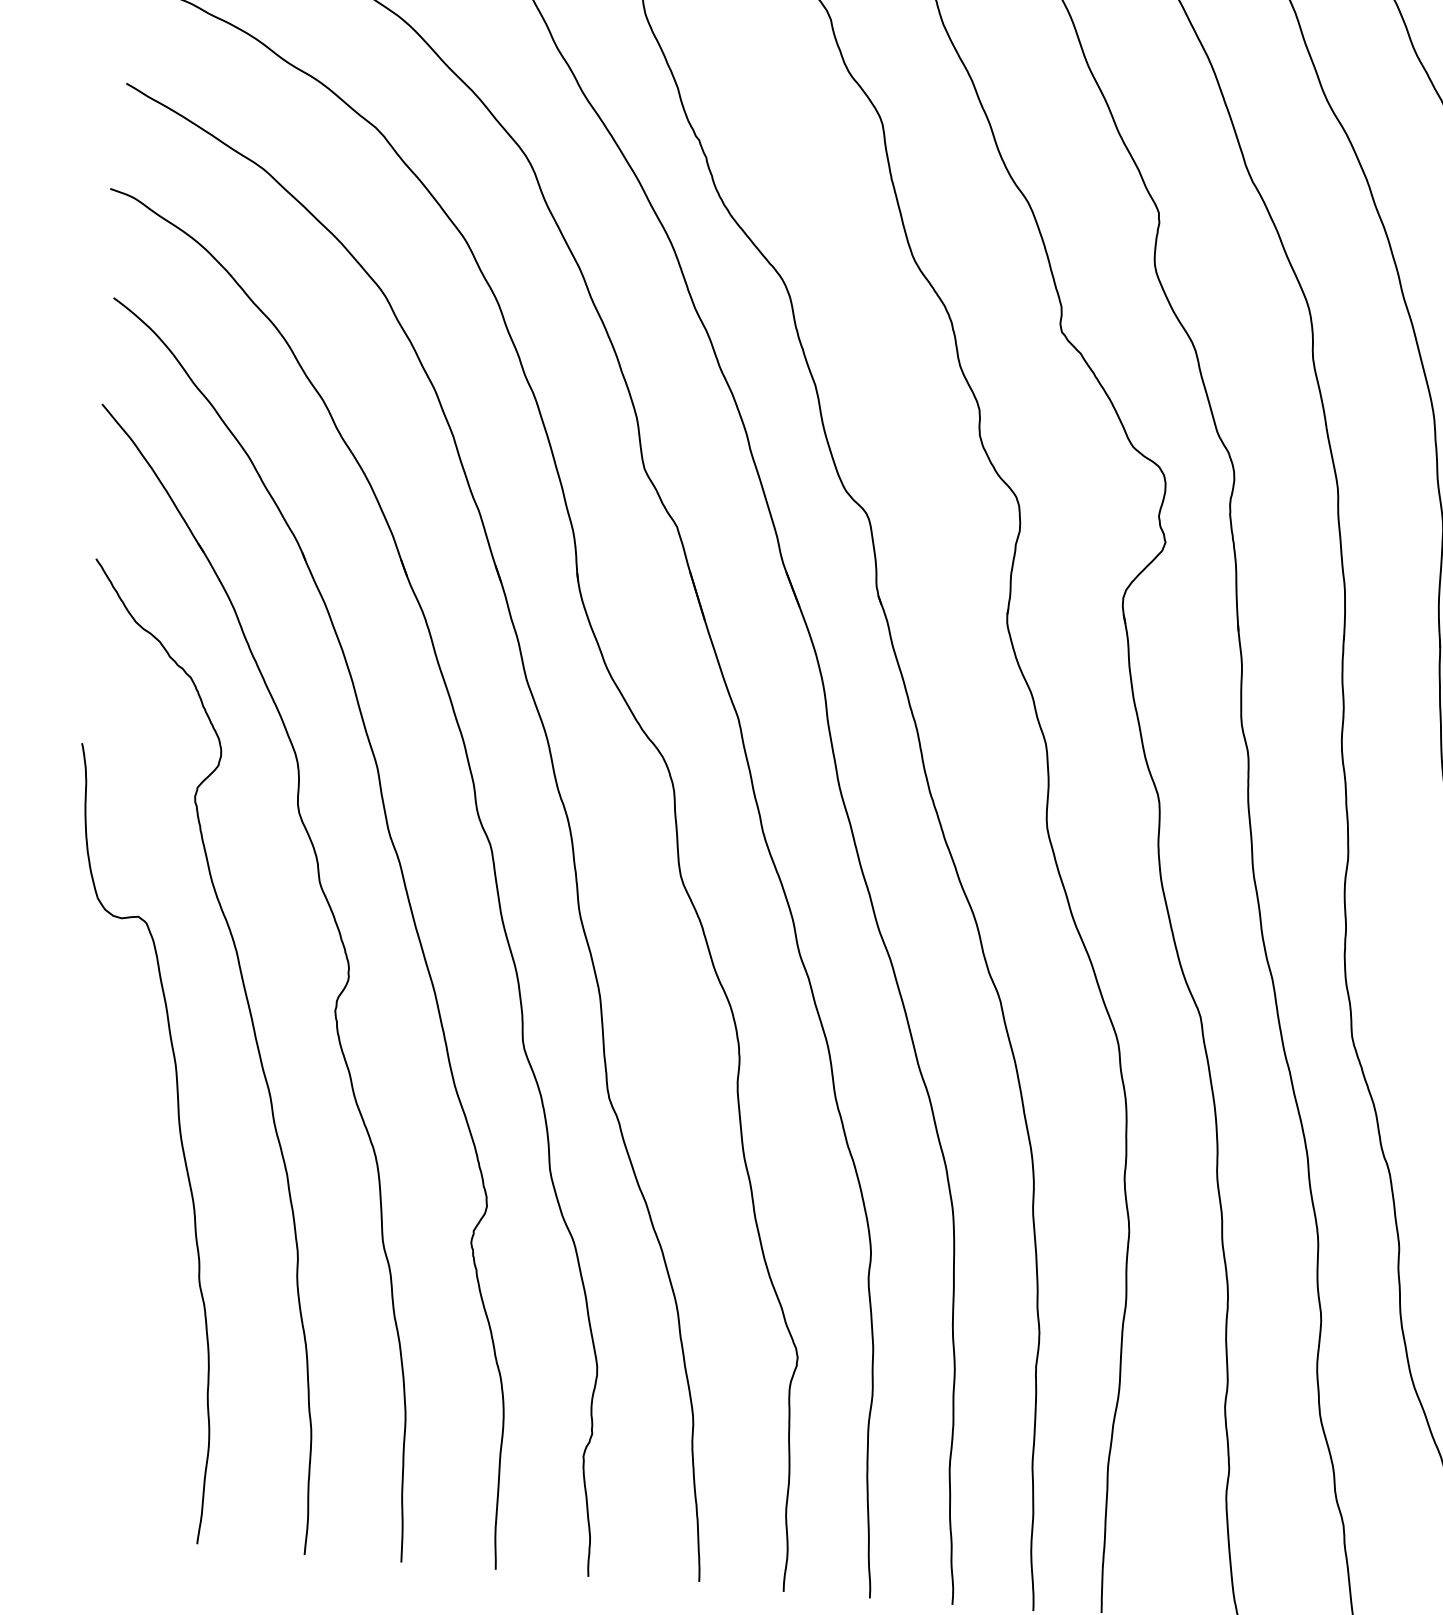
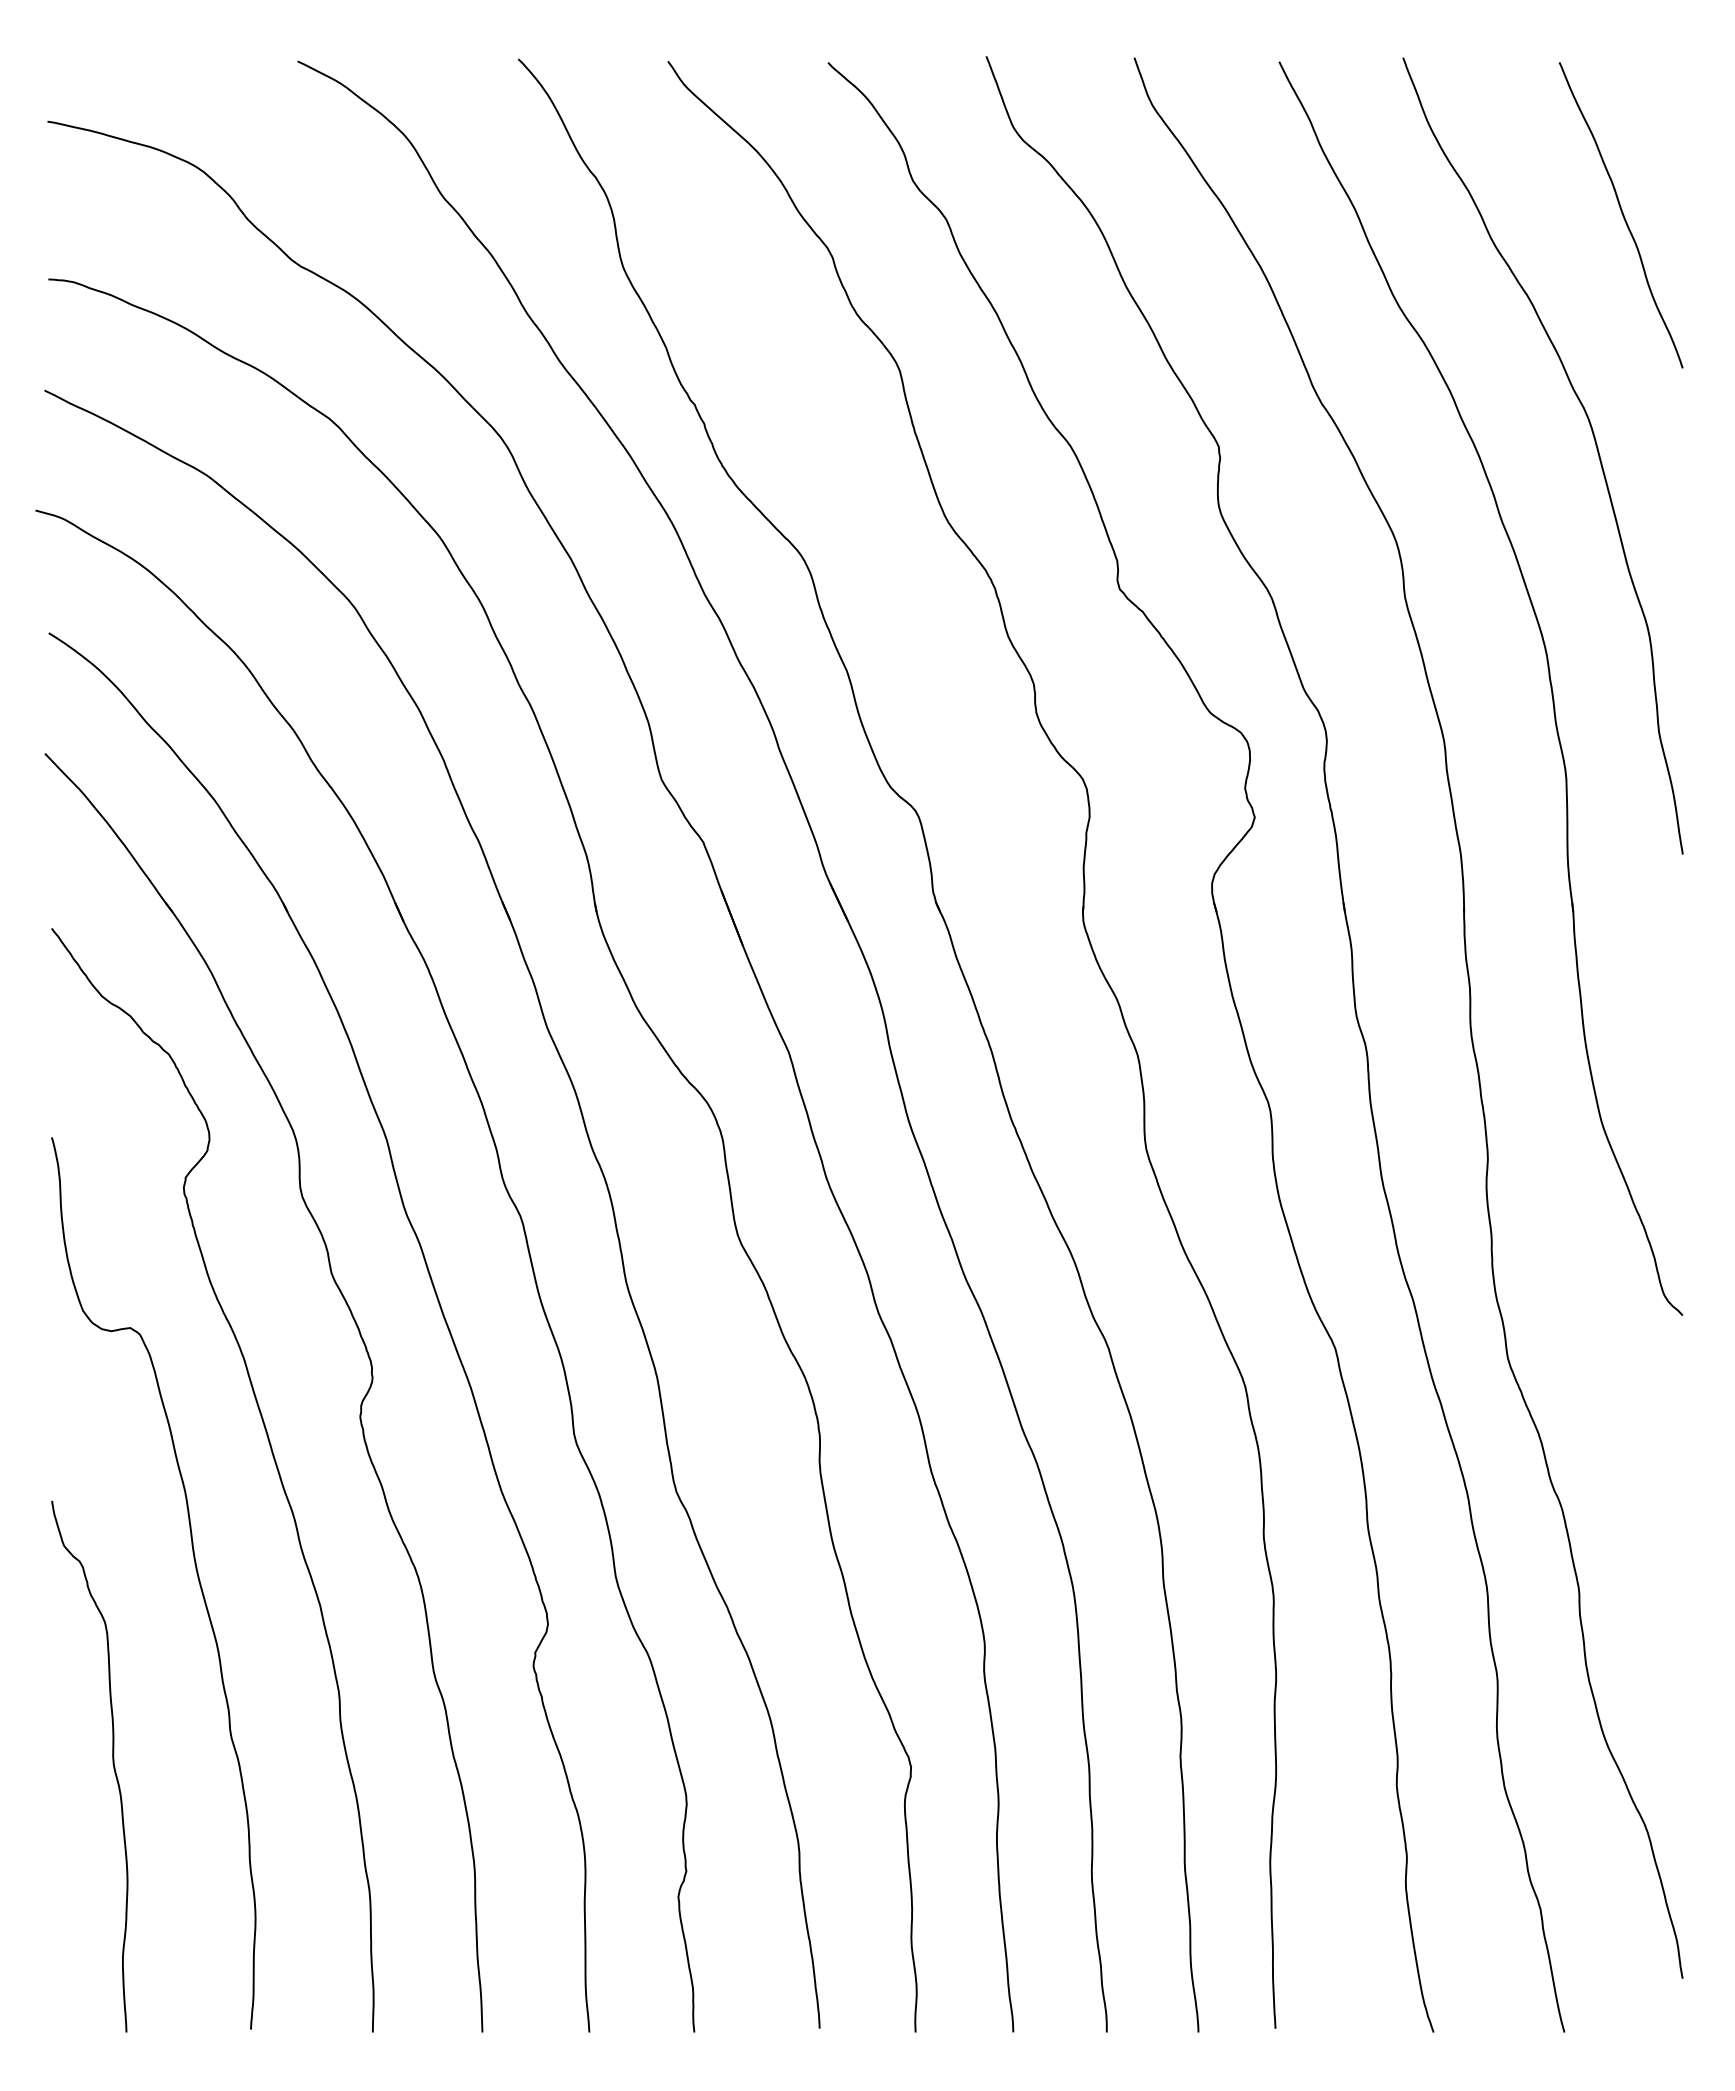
curve: (93, 1300) -> (112, 1764), added

